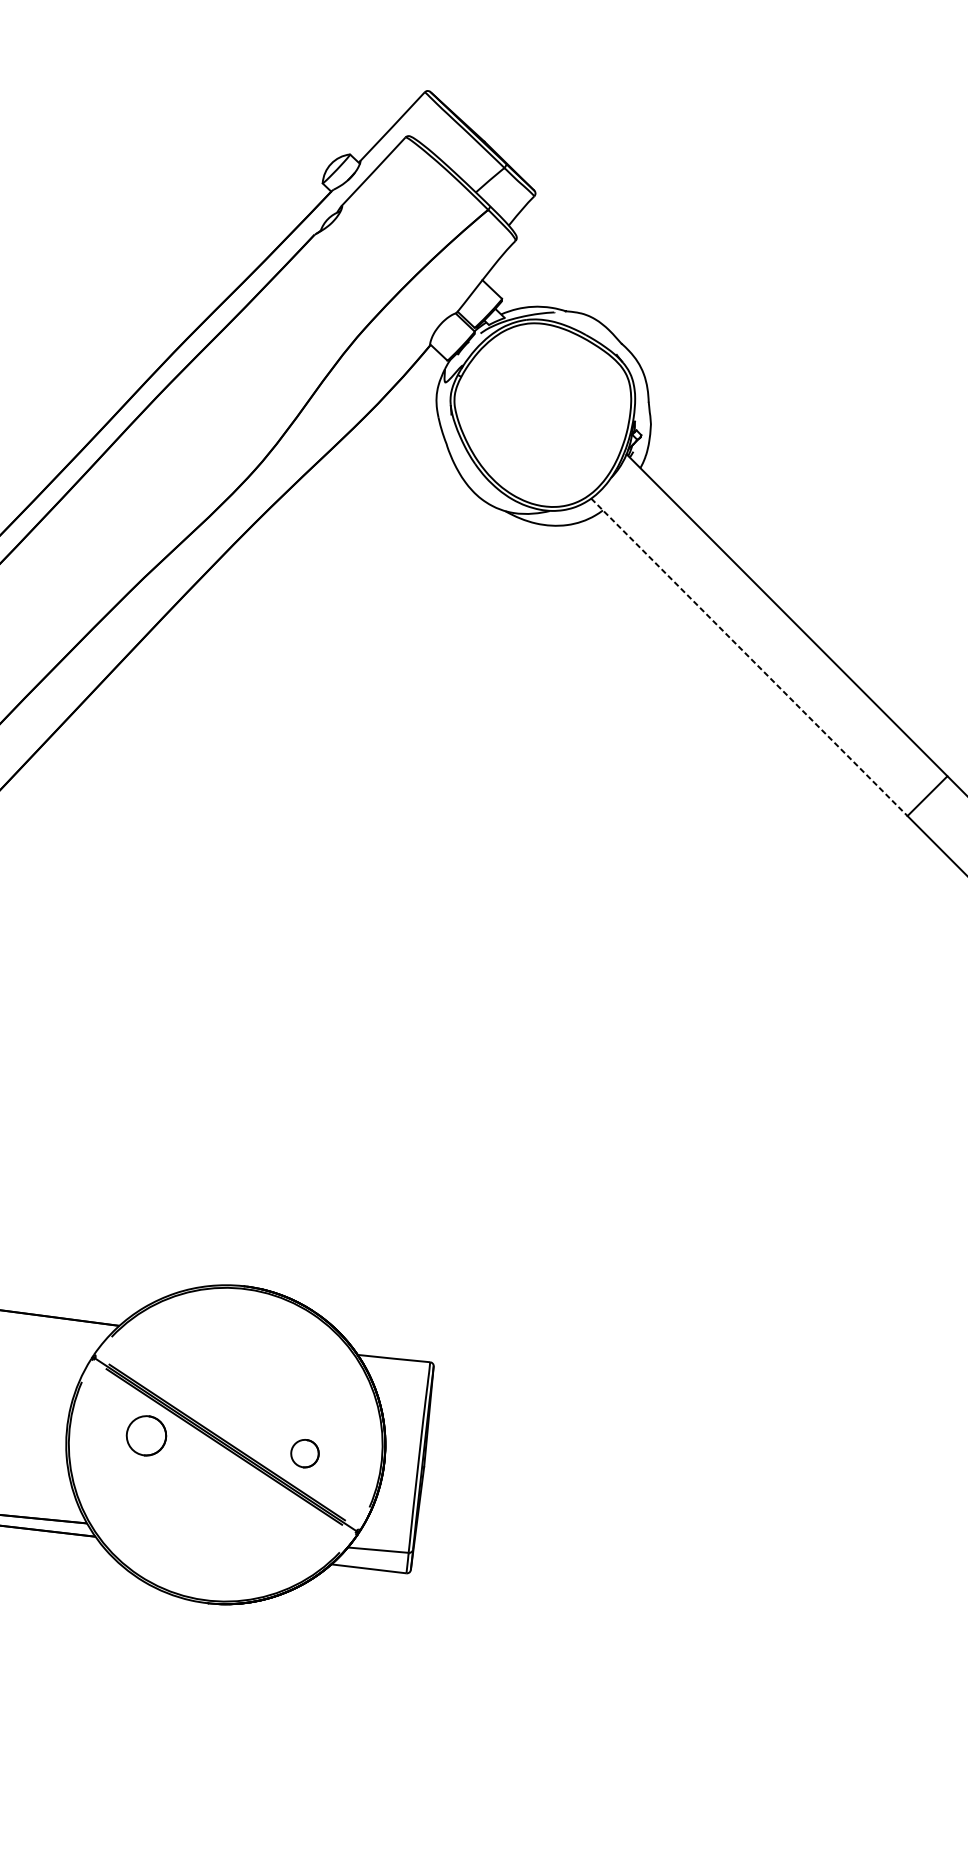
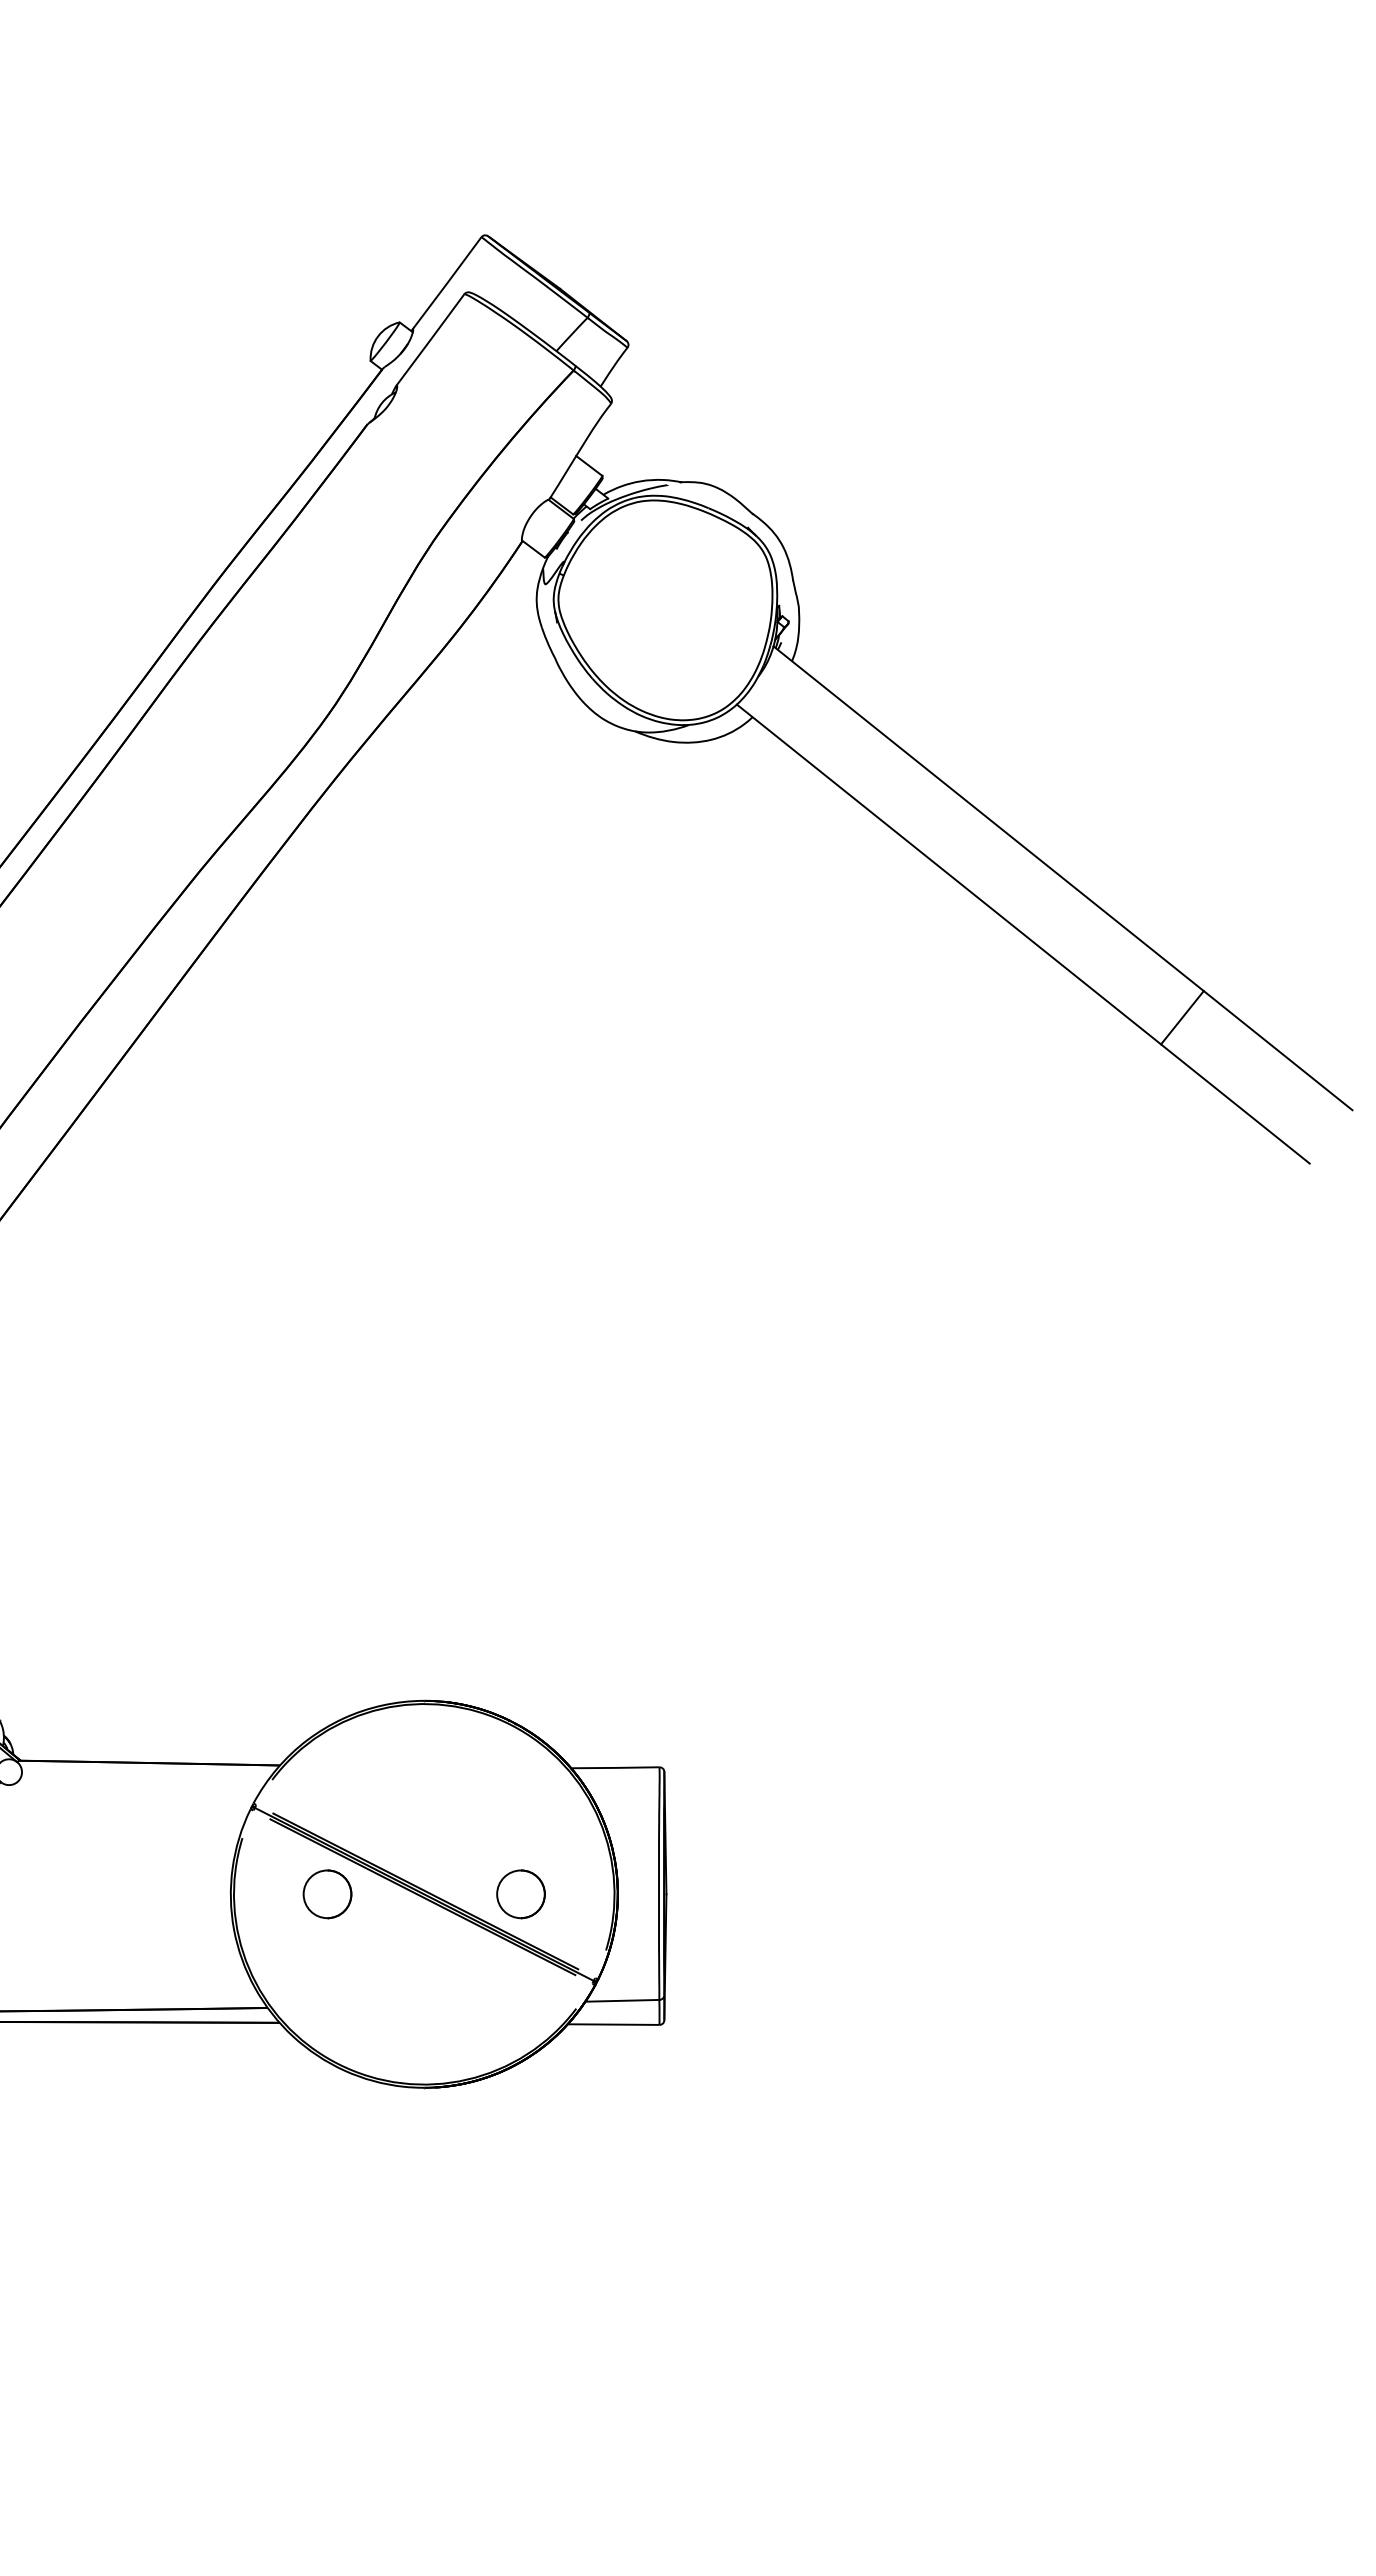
line: (749, 657) -> (949, 874), dashed -> solid
part: (304, 1453) -> (520, 1894), size x1.43

